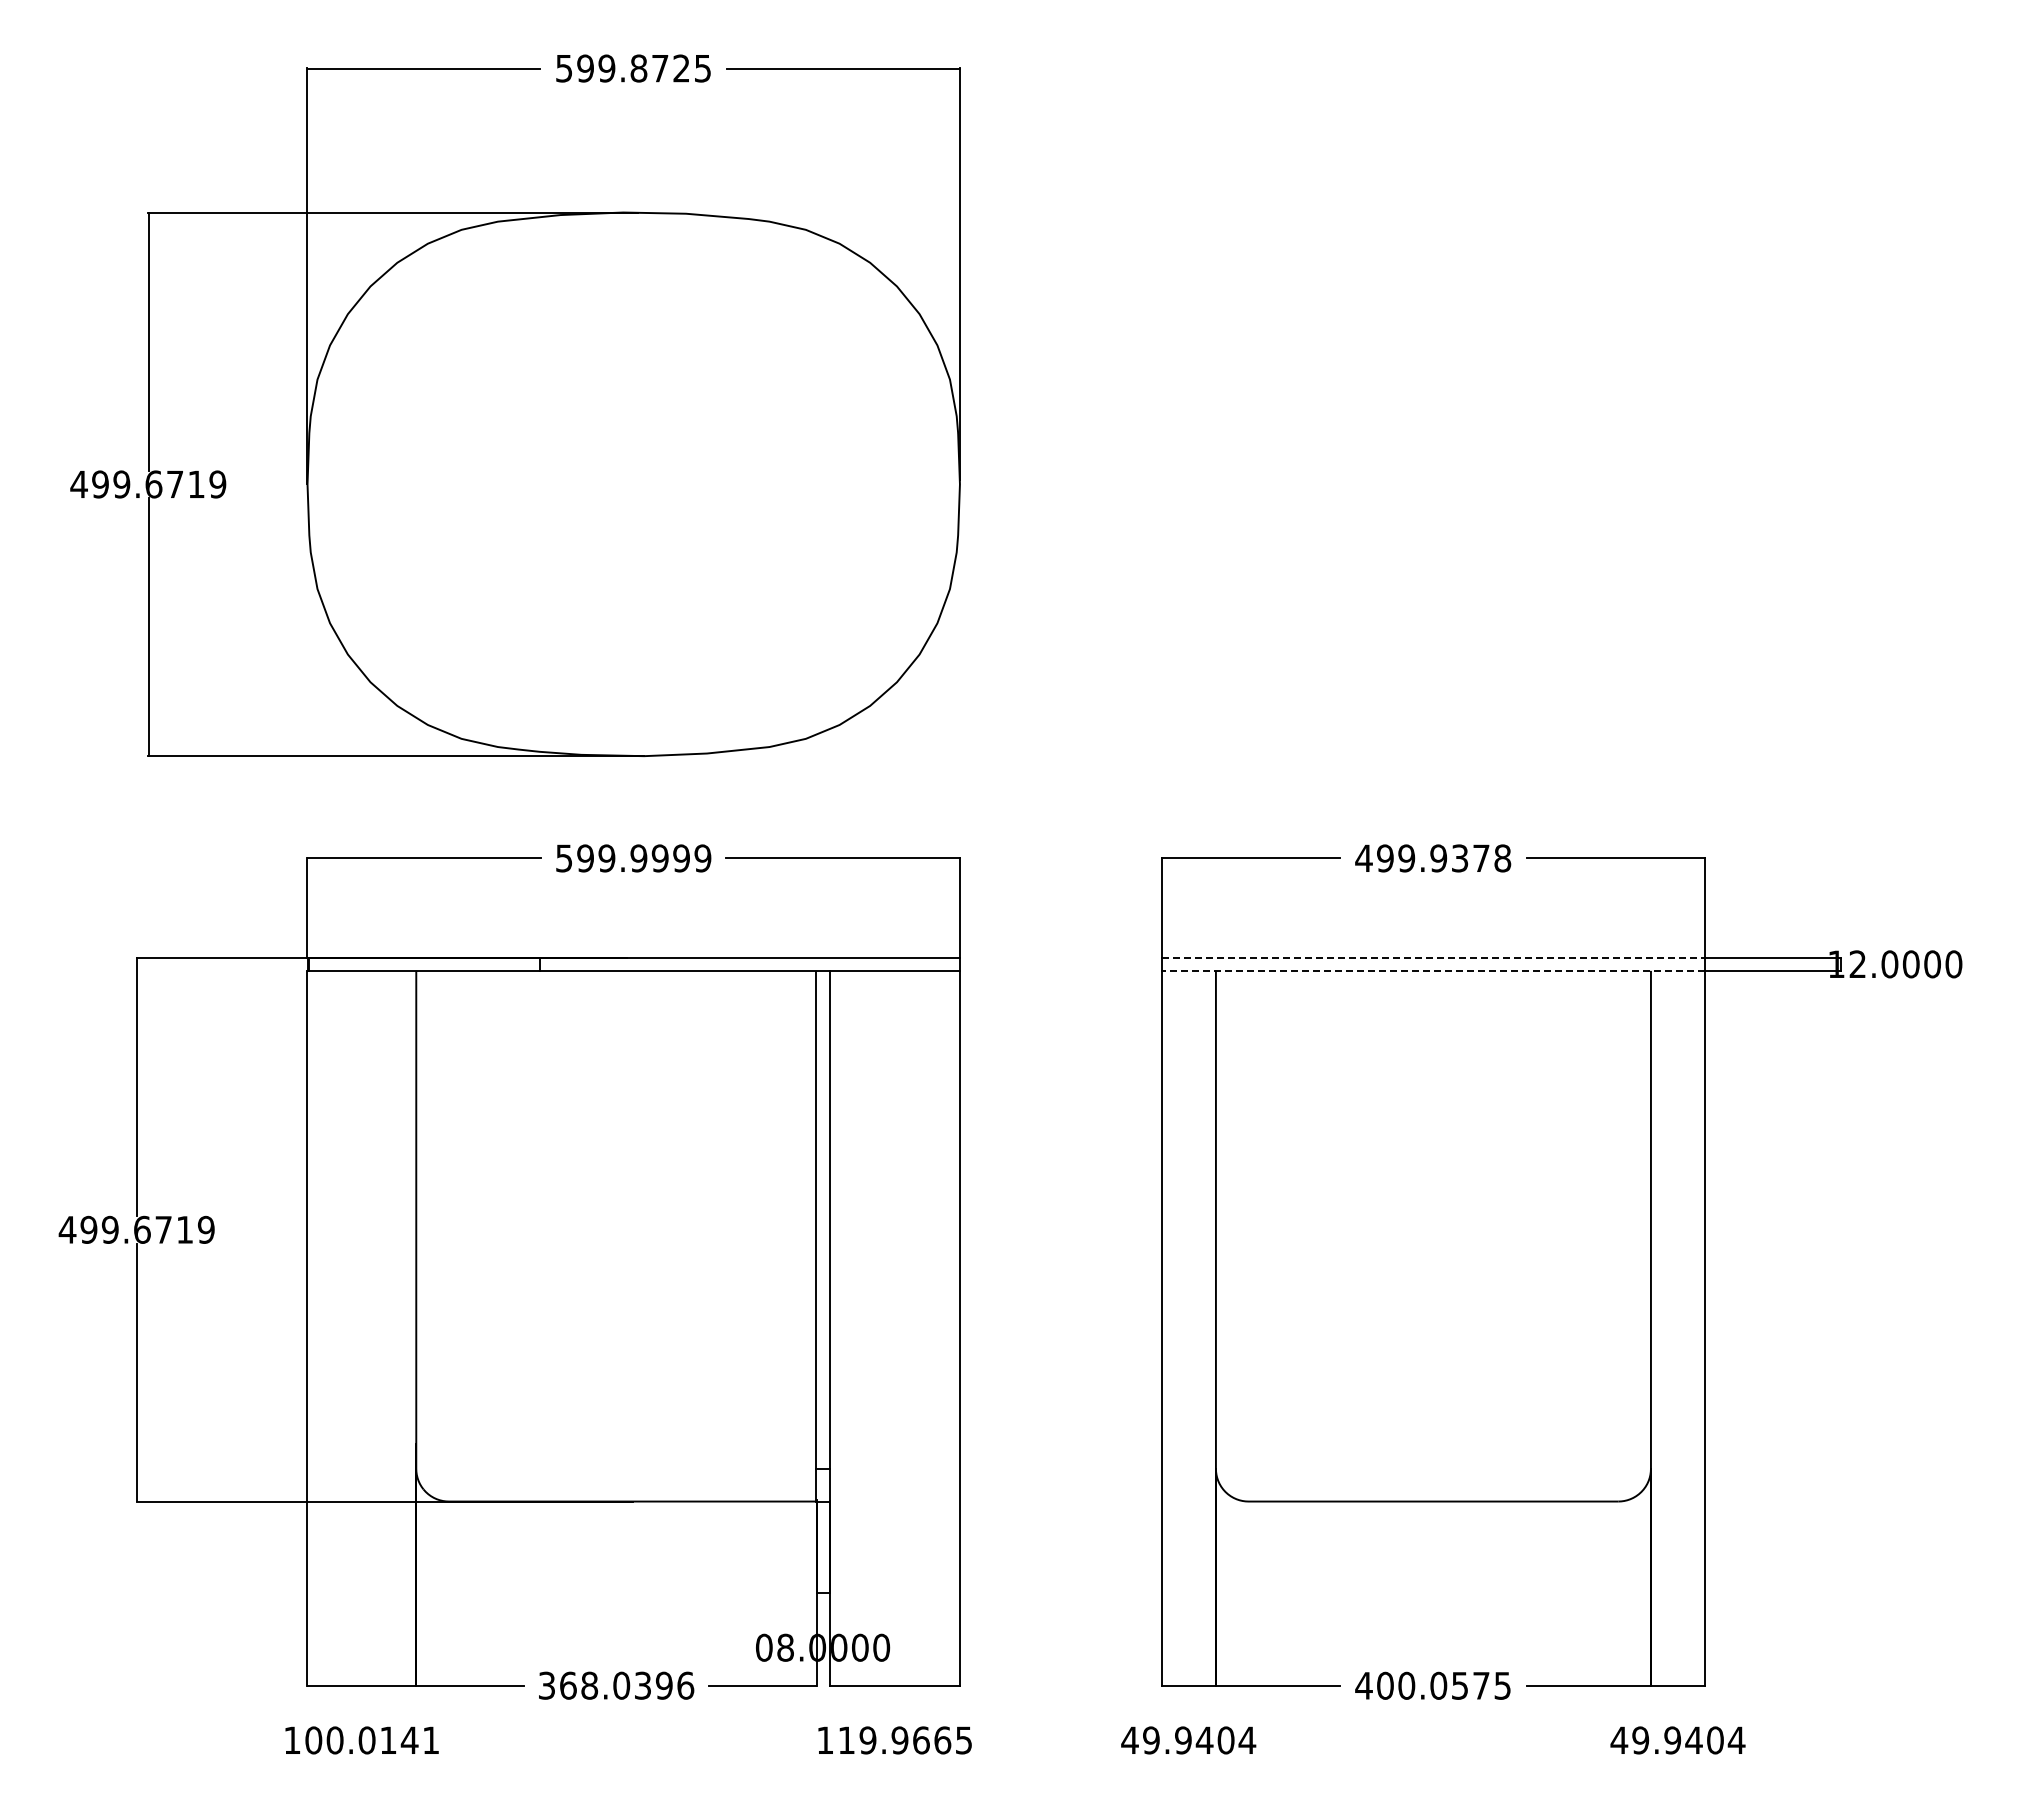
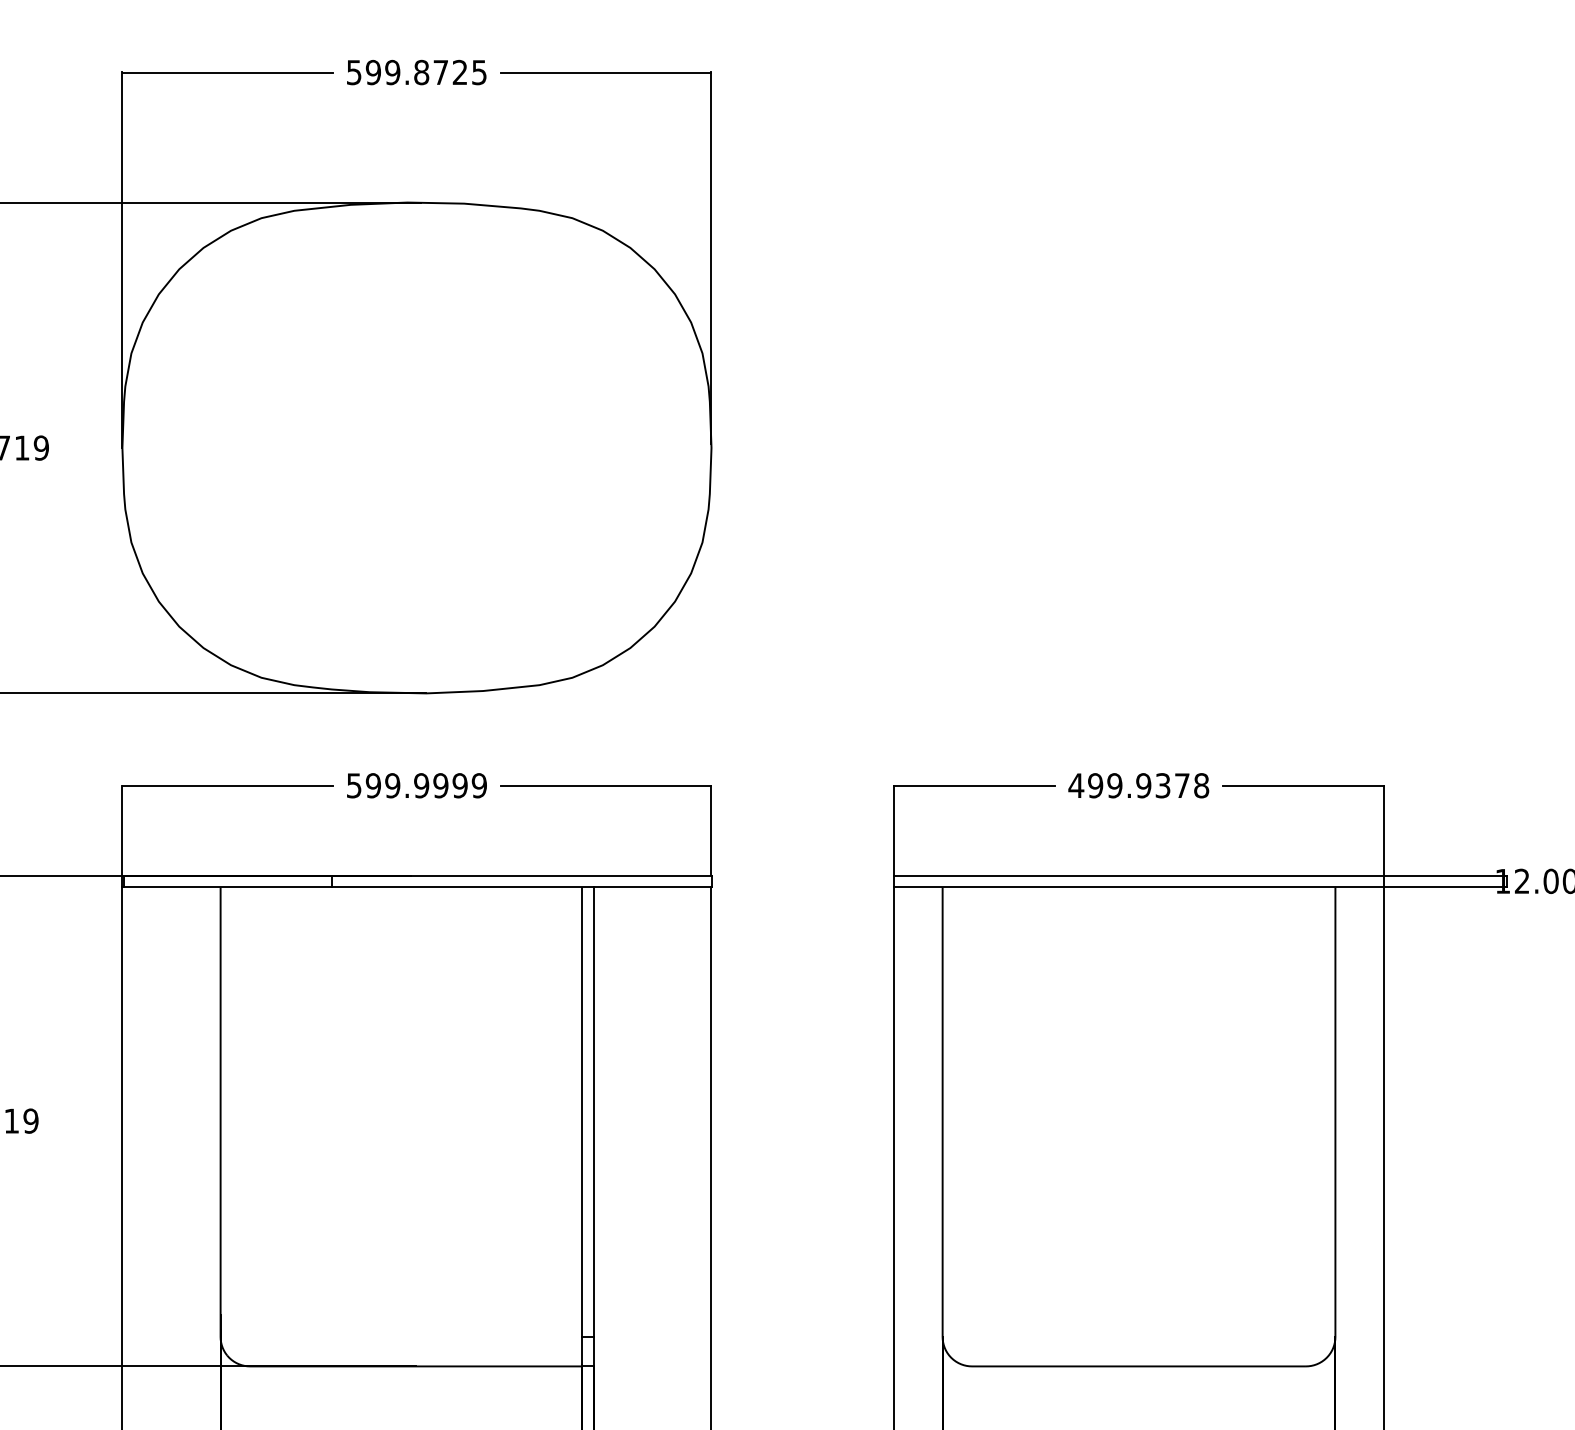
line: (1433, 957) -> (1139, 875), dashed -> solid
line: (1433, 970) -> (1139, 886), dashed -> solid

